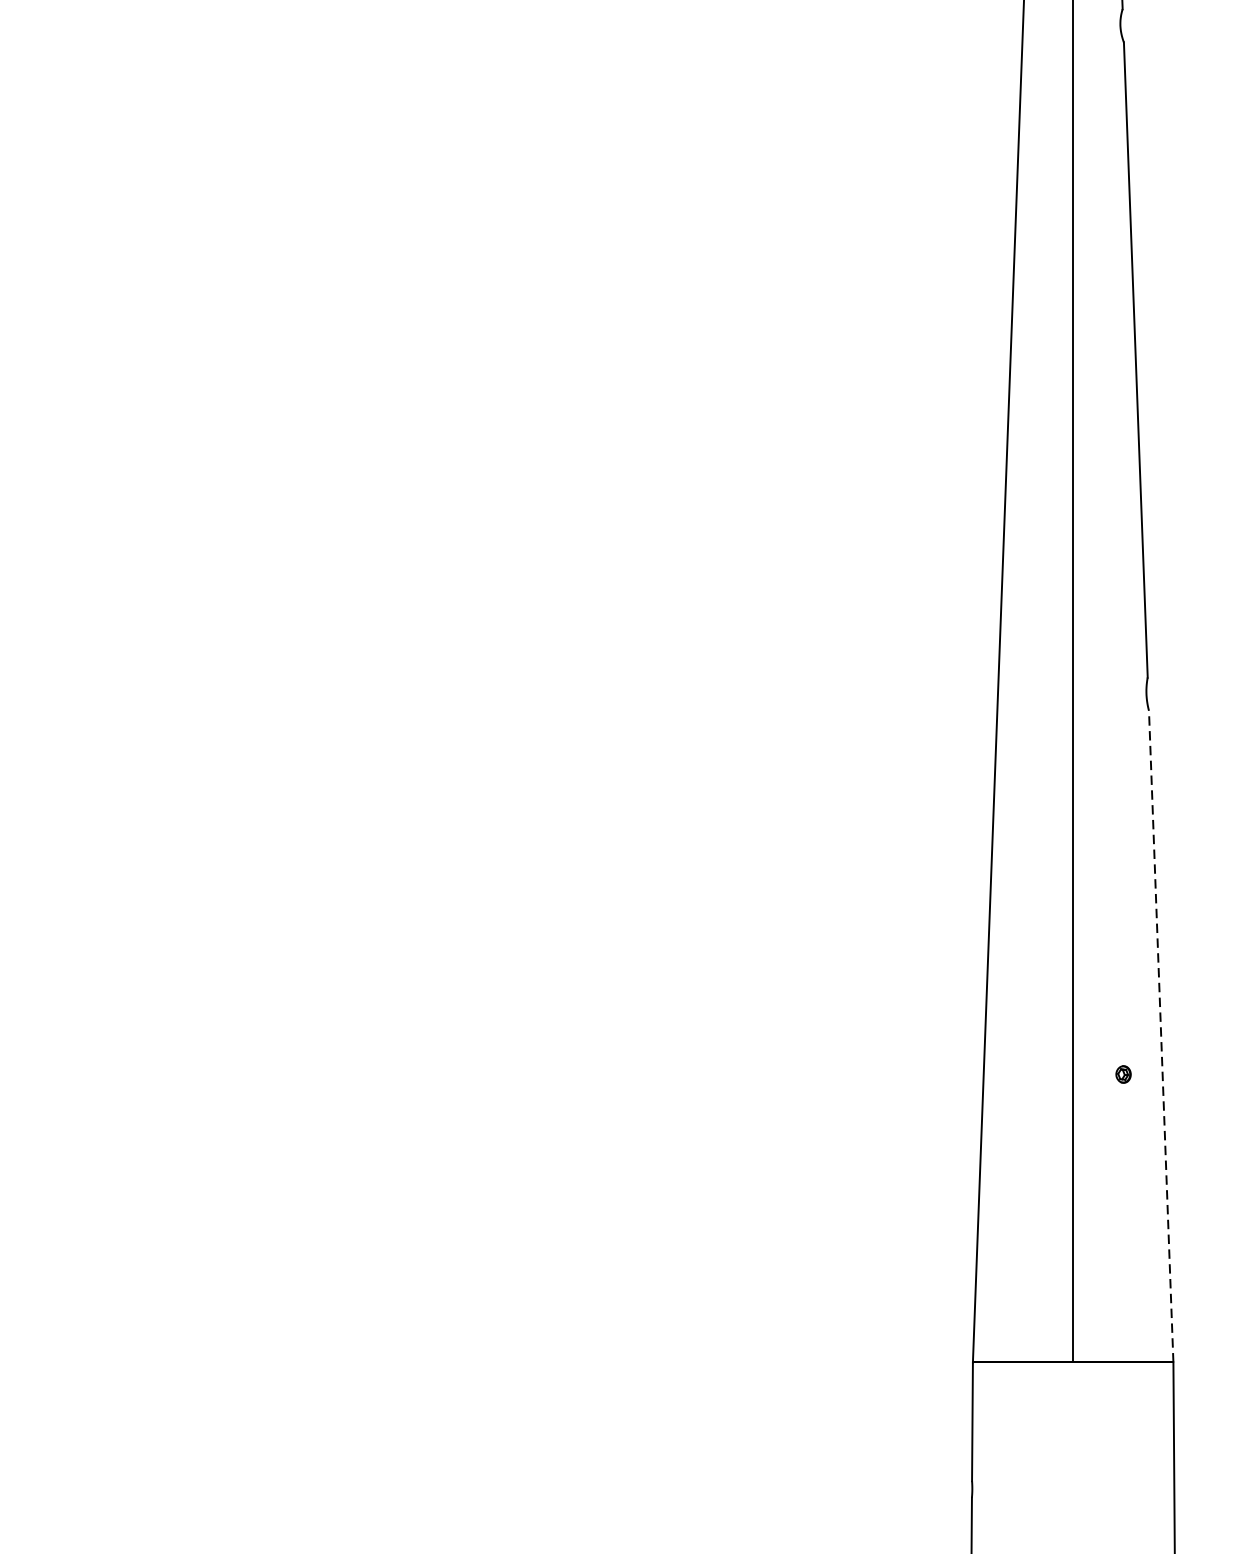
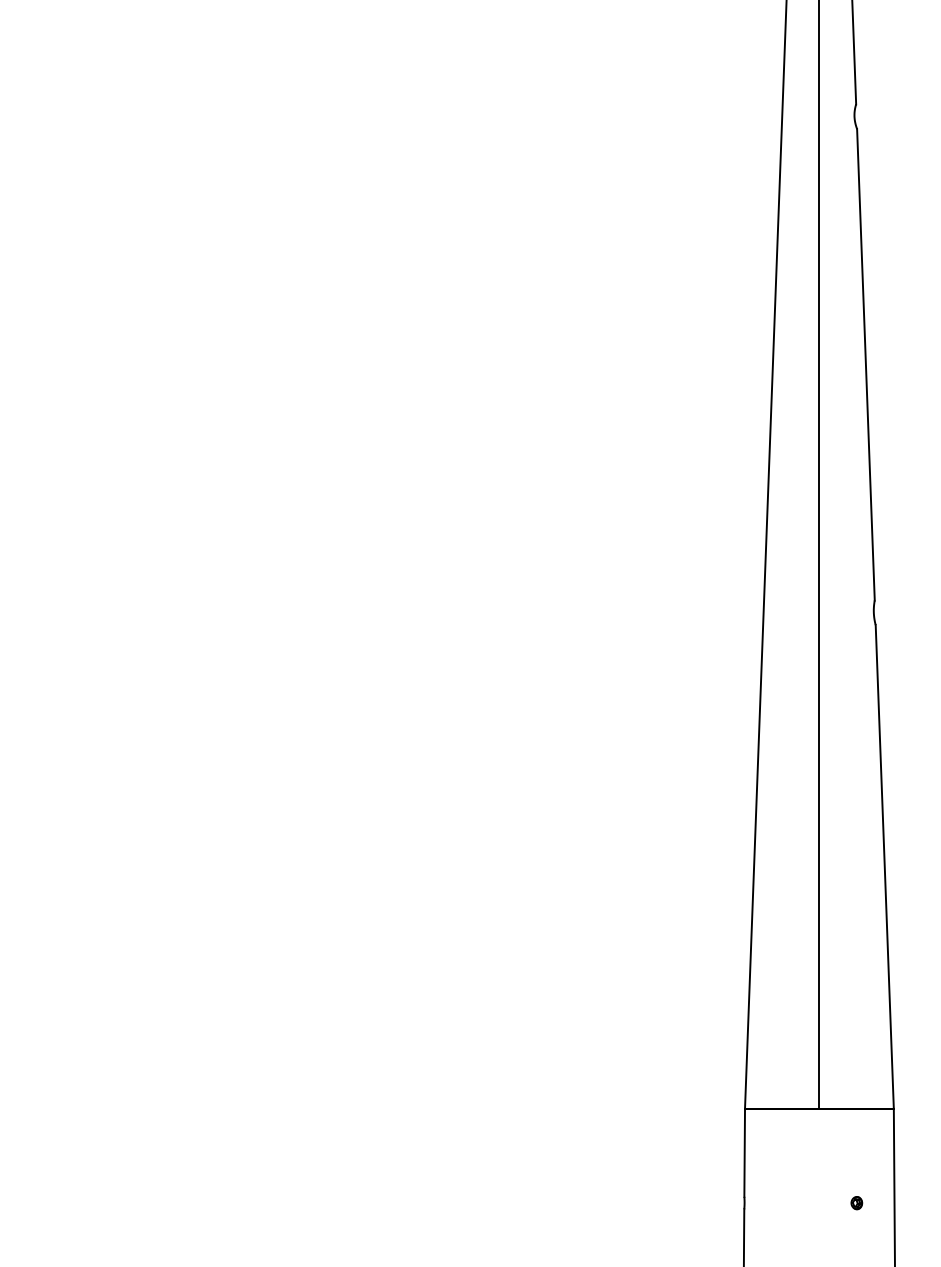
line: (1160, 1035) -> (884, 866), dashed -> solid
part: (1123, 1075) -> (856, 1203), moved

